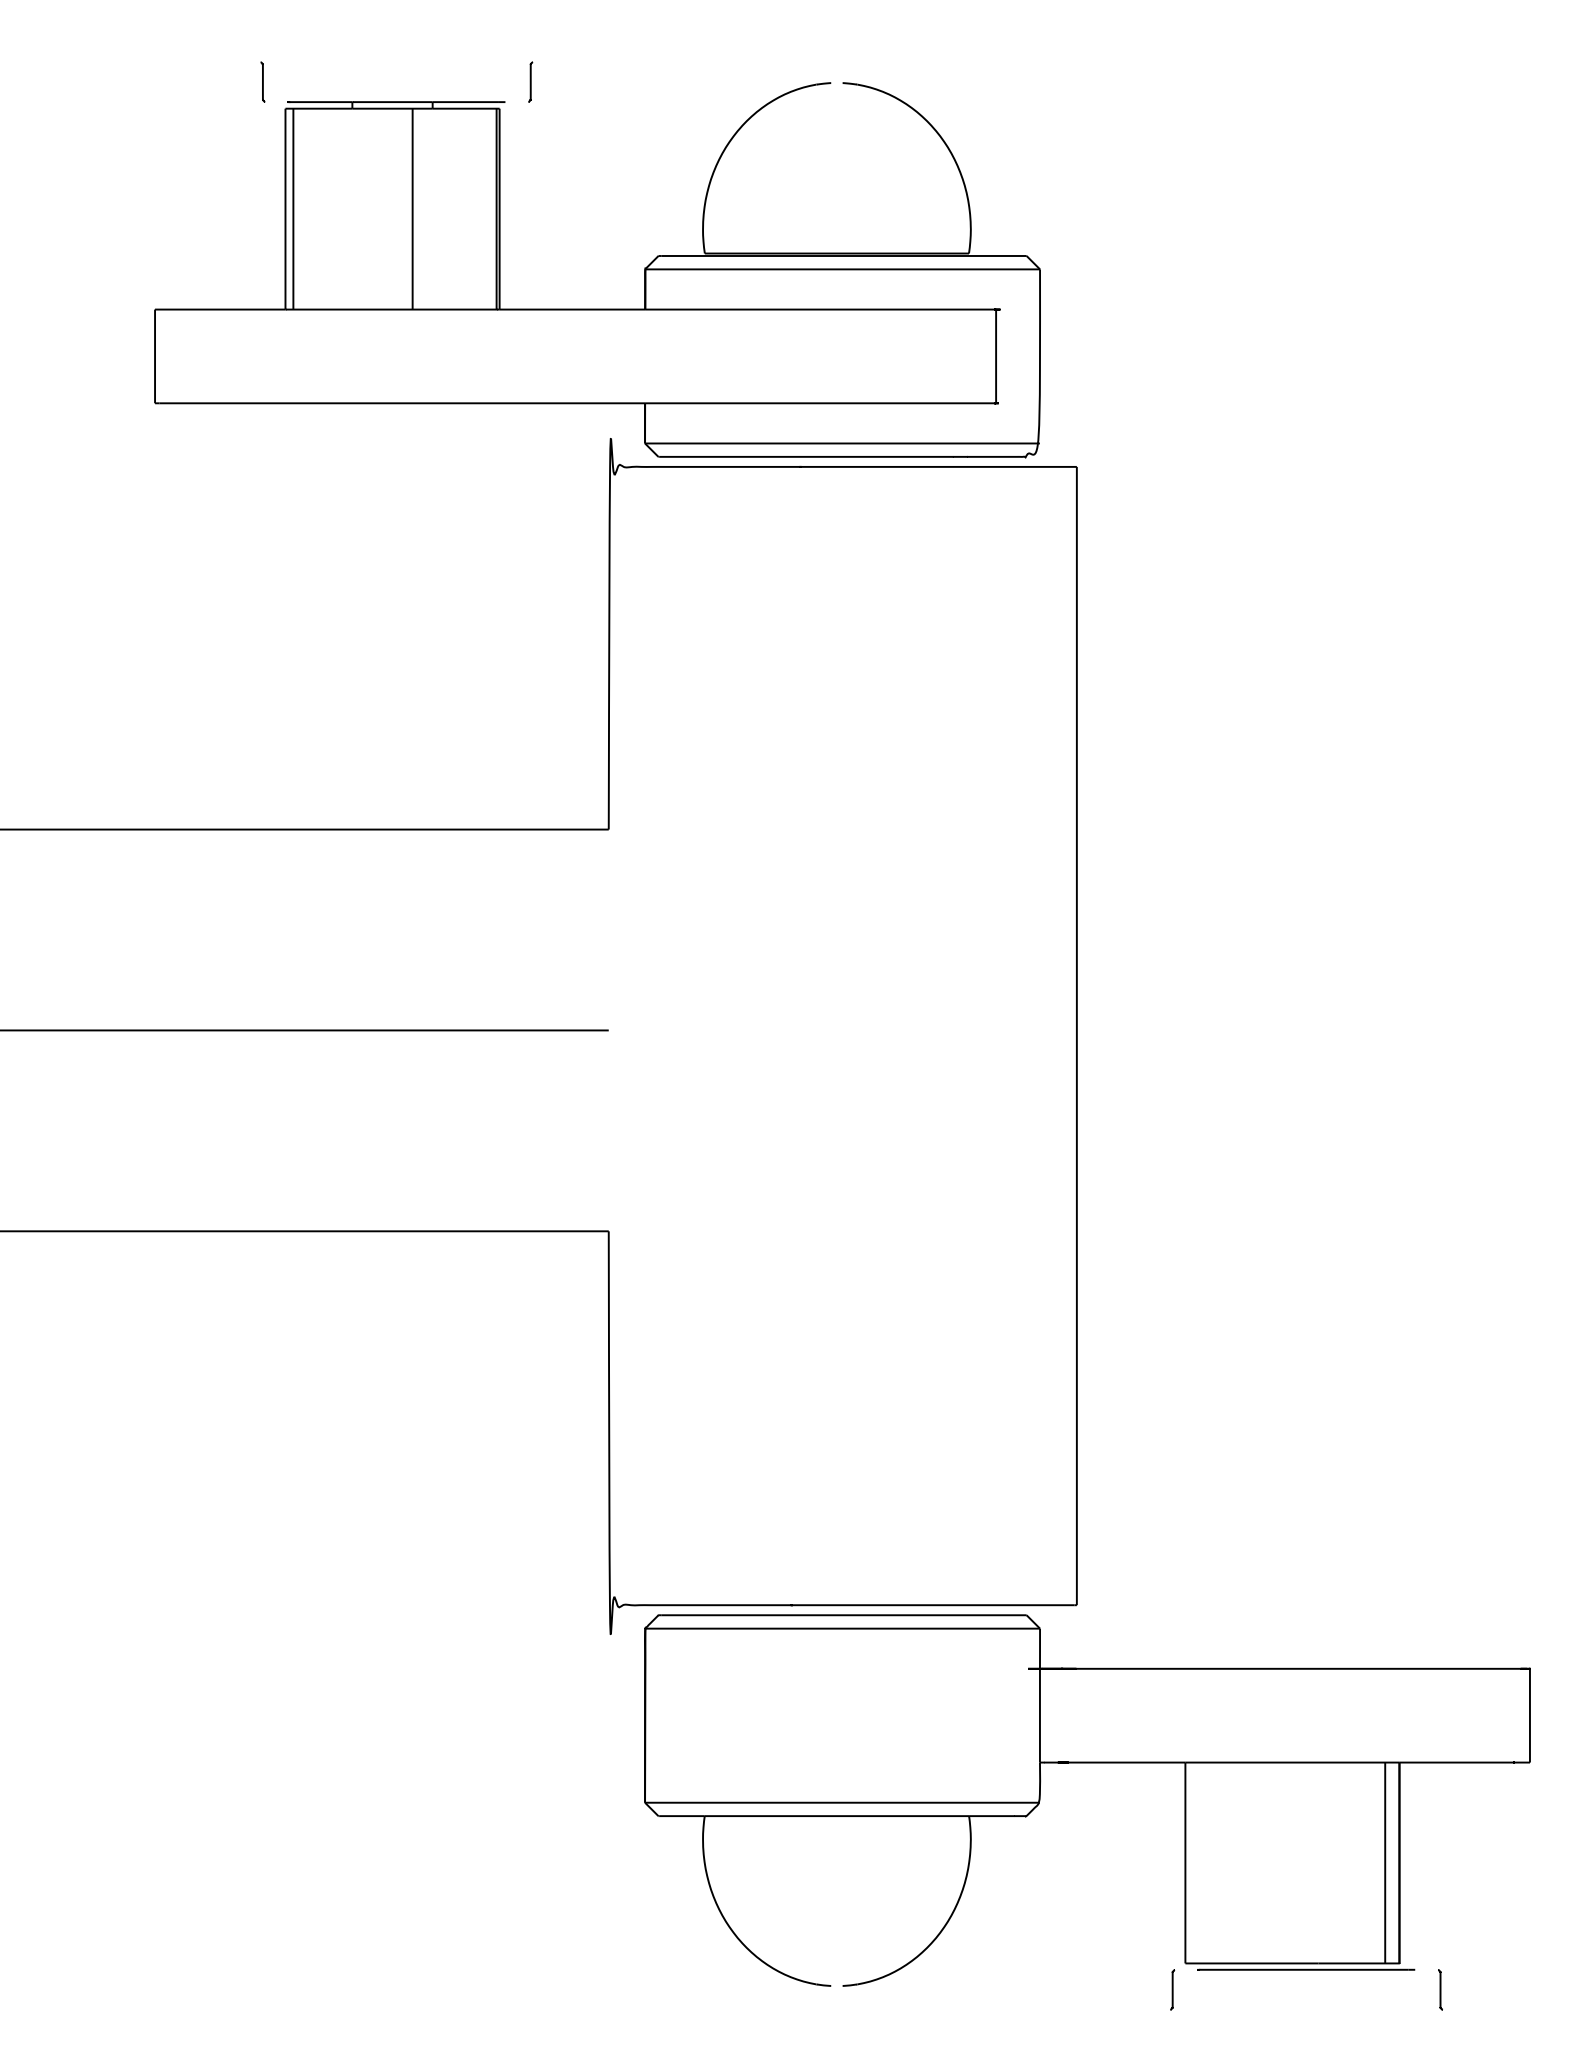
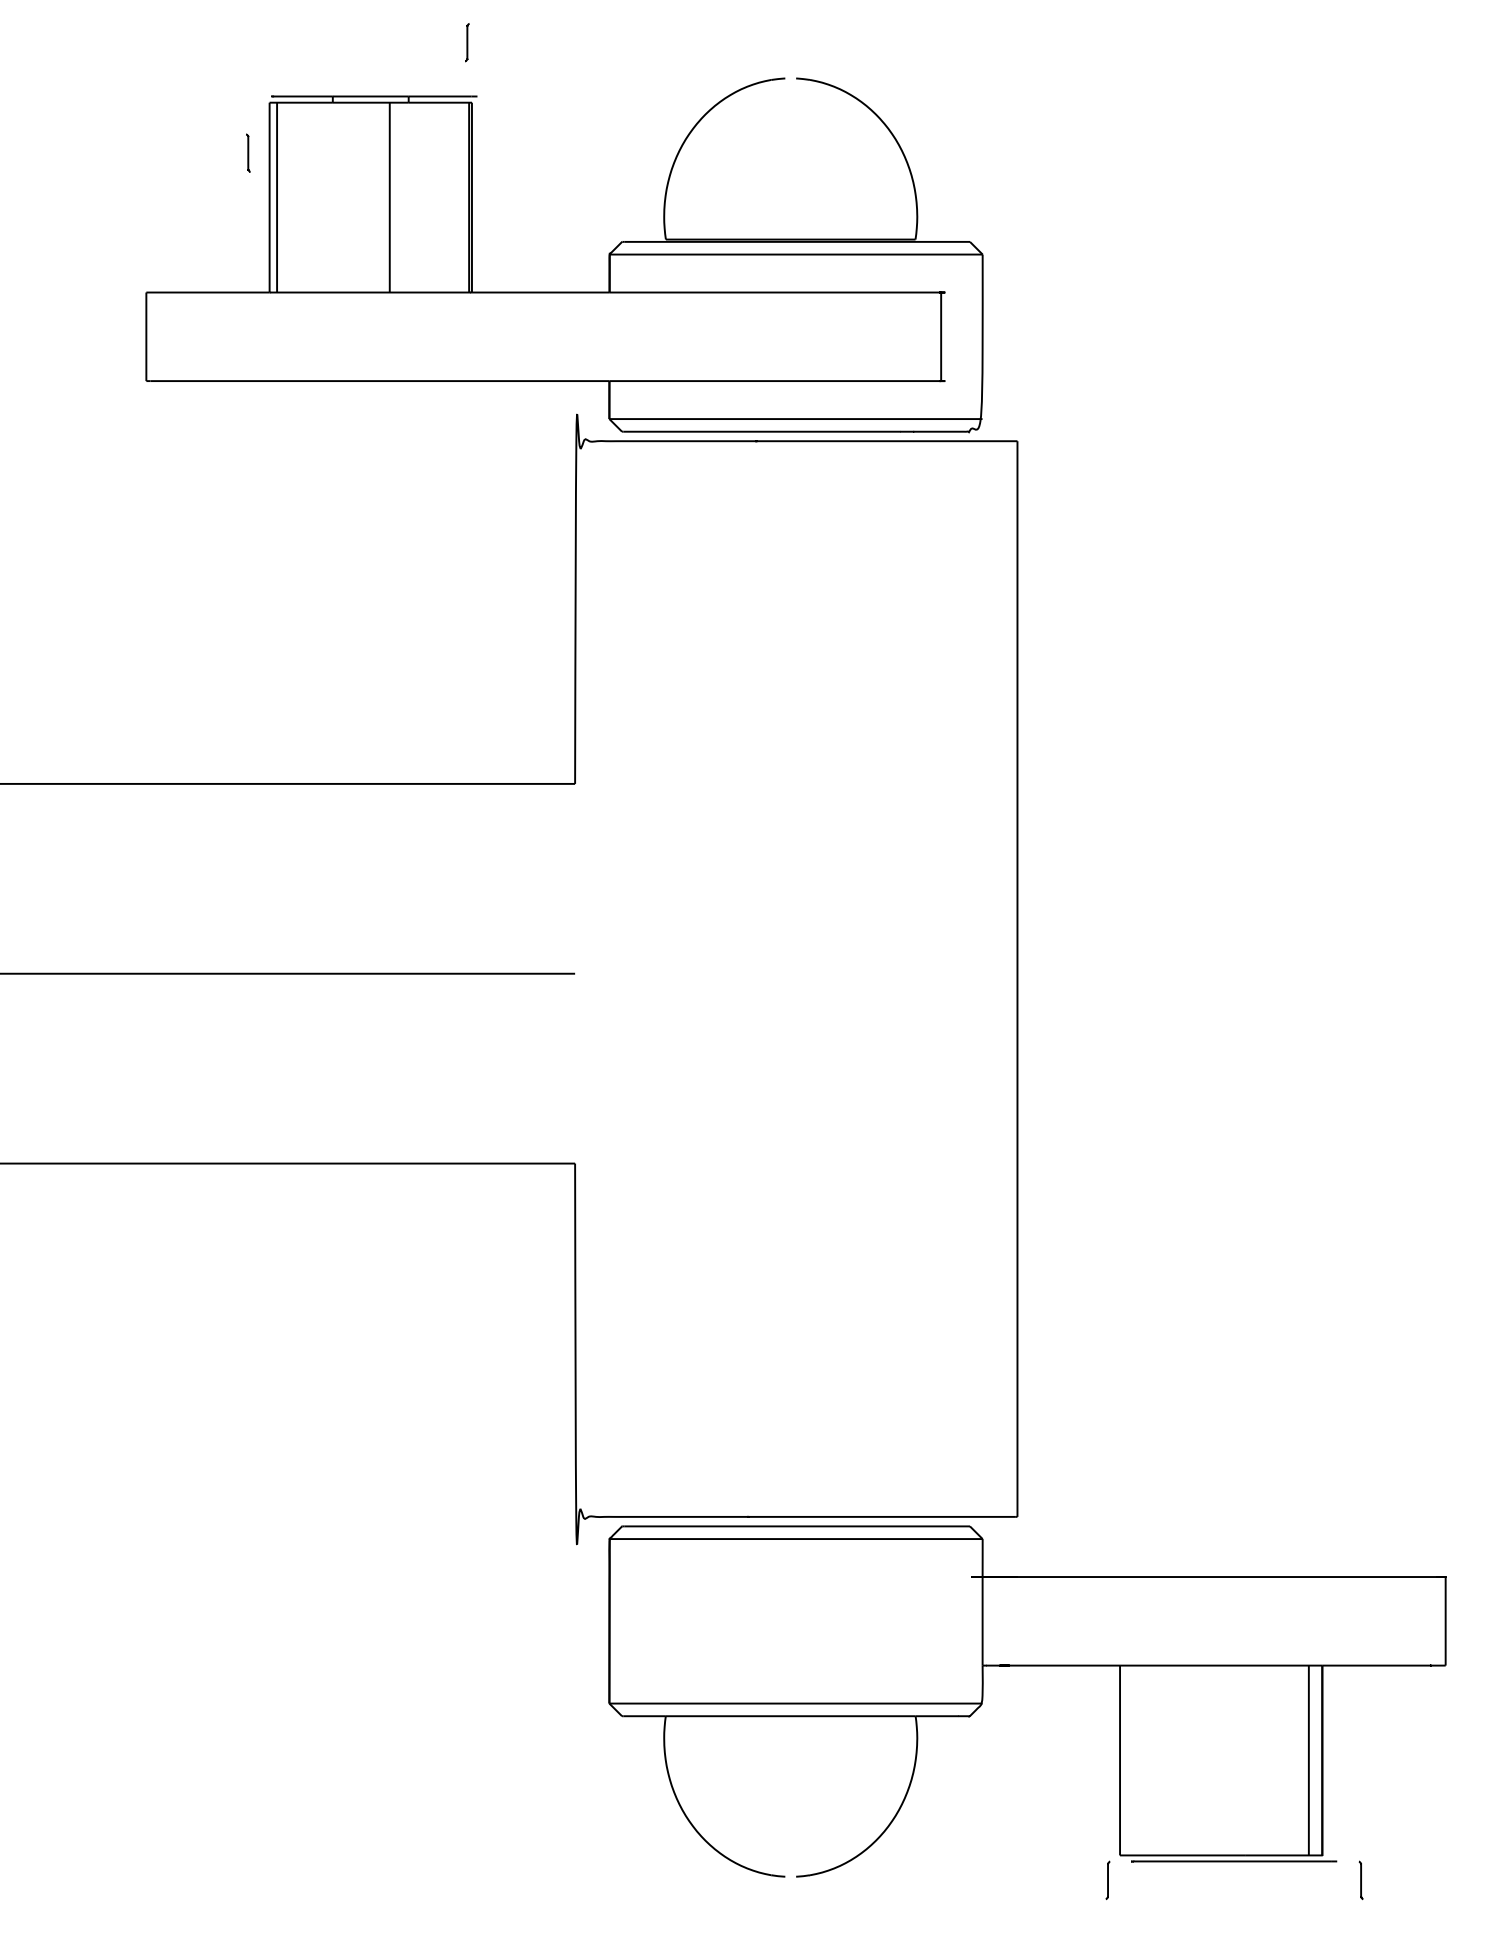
curve: (262, 81) -> (247, 152), moved
curve: (530, 81) -> (467, 42), moved

